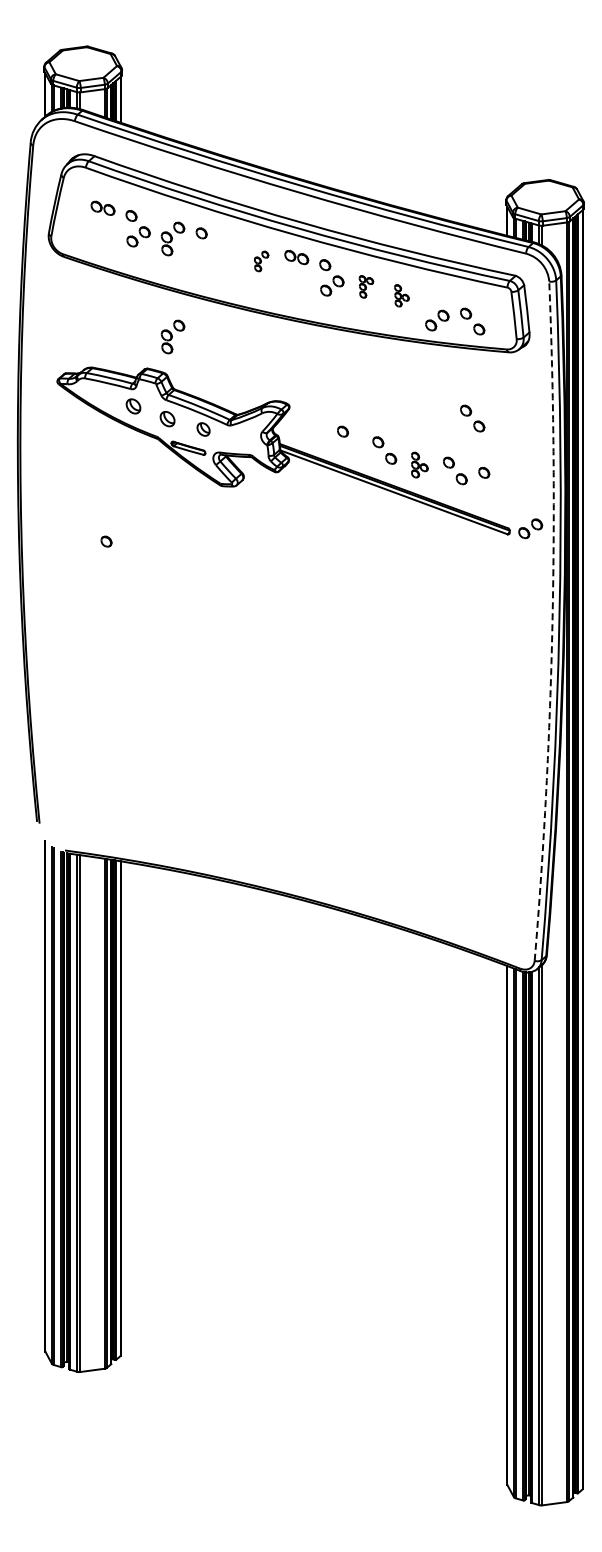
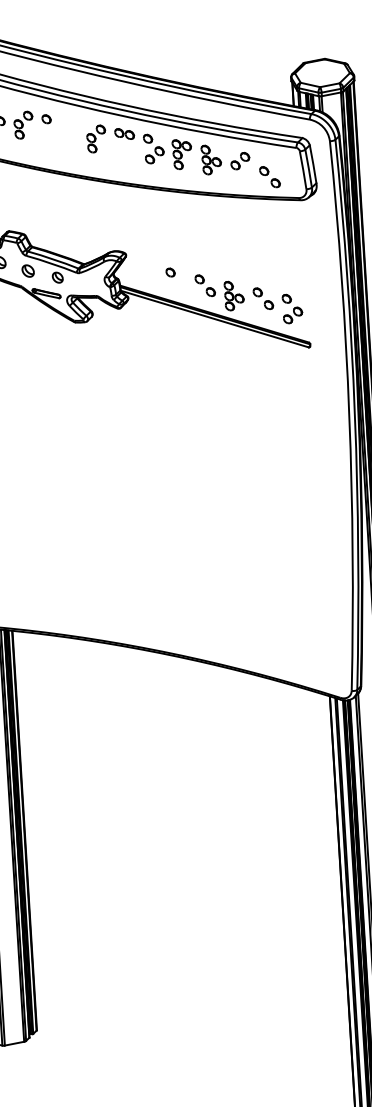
part: (261, 261) -> (96, 139), size x1.67
part: (366, 286) -> (182, 154), size x1.67
part: (401, 295) -> (211, 159), size x1.67
part: (437, 320) -> (240, 161), moved
part: (172, 336) -> (28, 204), removed
part: (472, 418) -> (274, 255), removed
part: (419, 464) -> (234, 295), size x1.43
part: (530, 528) -> (292, 315), moved
arc: (552, 621) -> (349, 415), dashed -> solid

